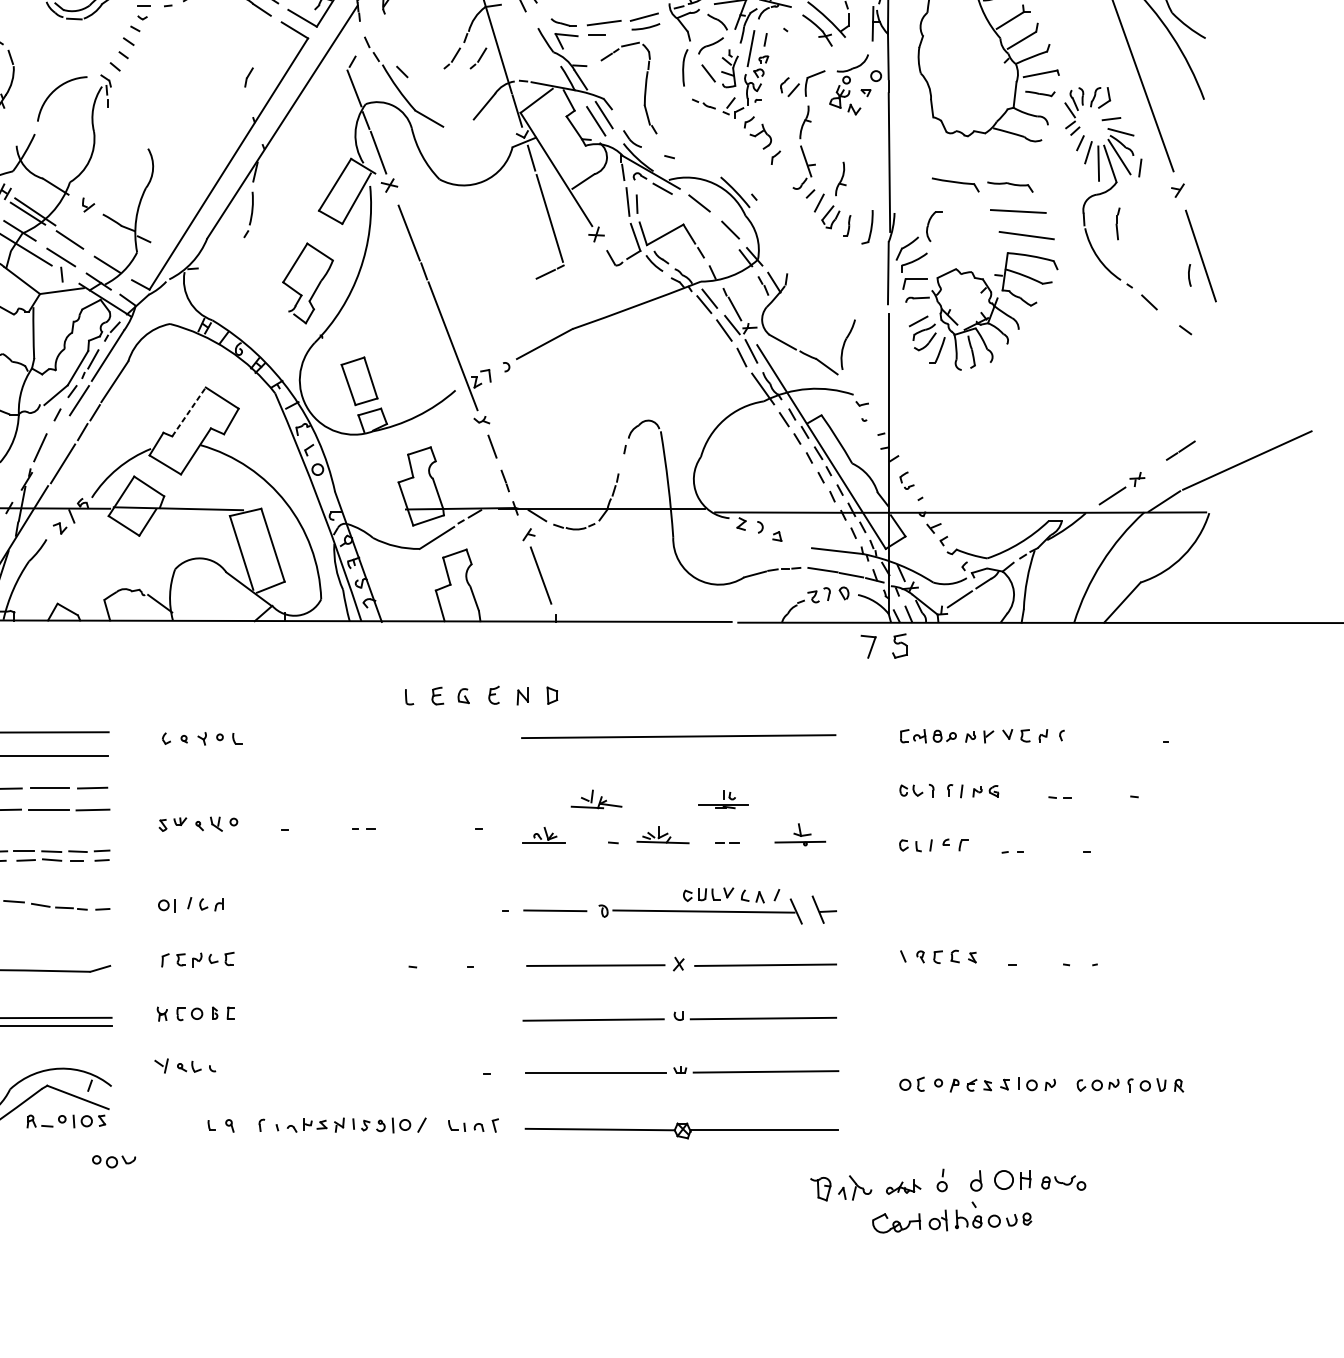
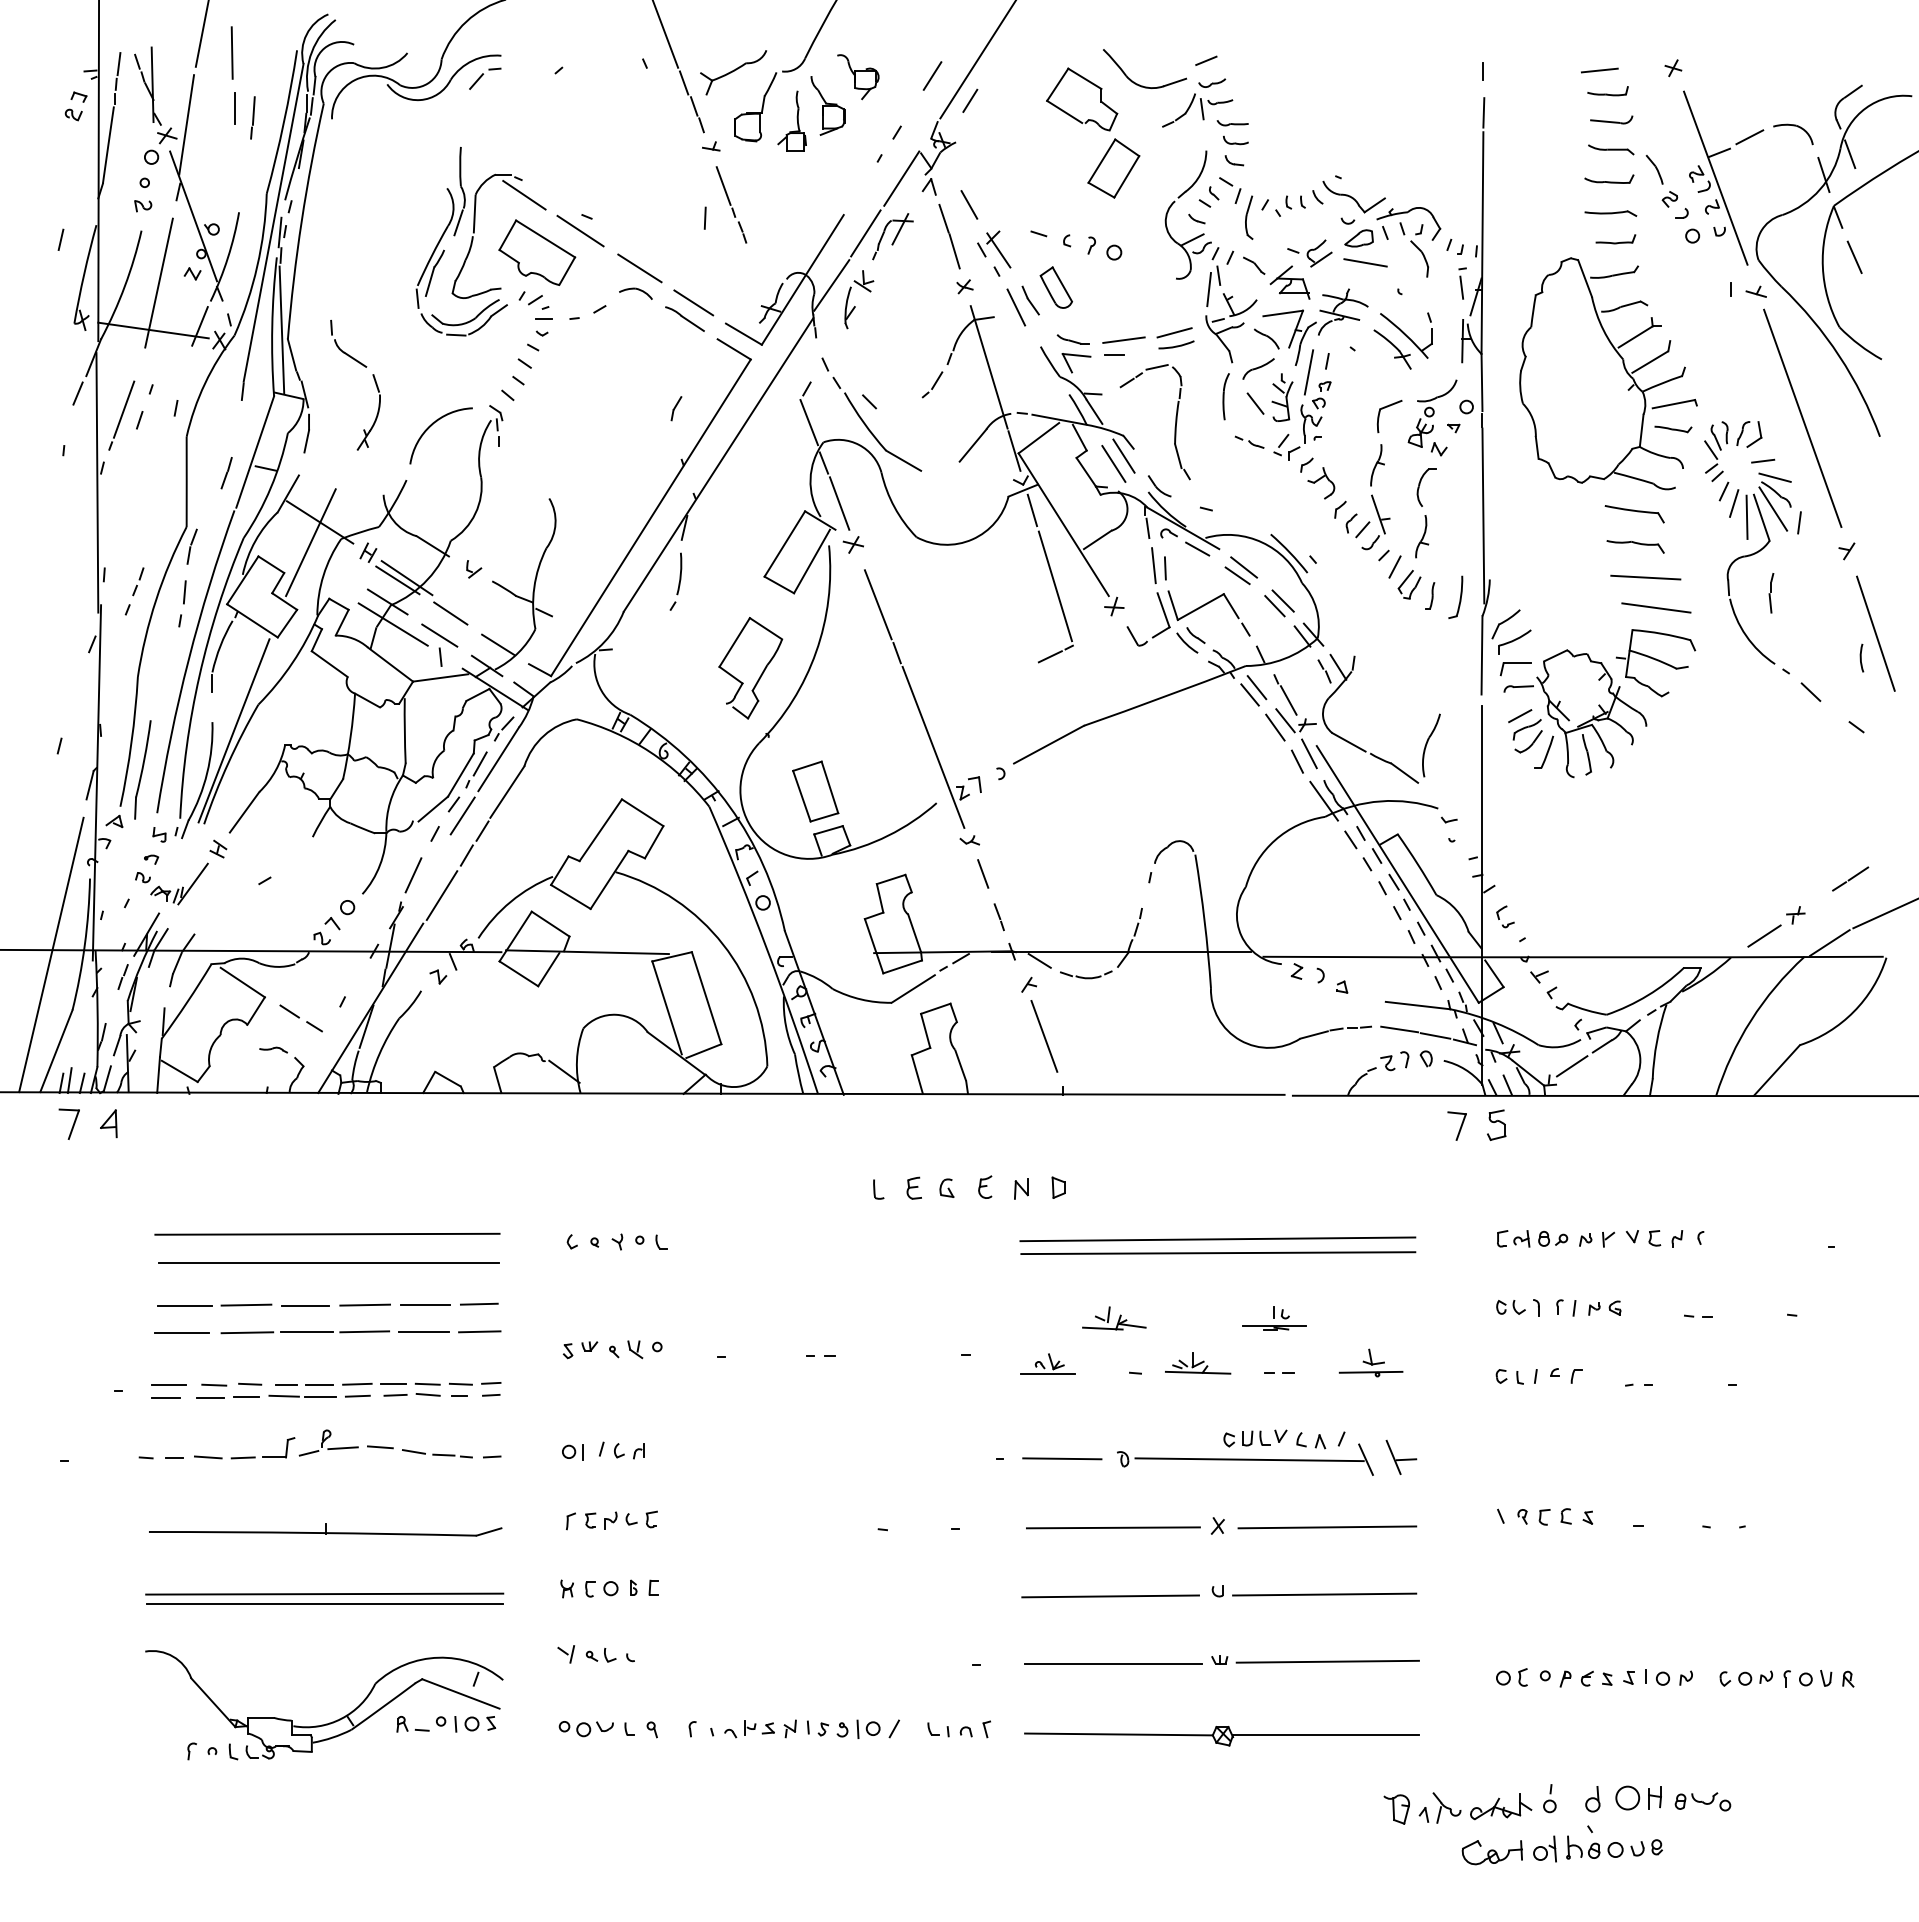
part: (478, 58) -> (965, 384), removed
part: (789, 86) -> (1357, 525), moved
part: (955, 185) -> (1634, 514), moved
line: (694, 209) -> (1237, 575), added
part: (929, 224) -> (1420, 485), moved
line: (723, 234) -> (1274, 606), added
line: (189, 411) -> (601, 829), dashed -> solid
line: (679, 747) -> (1218, 1253), added
part: (113, 1162) -> (585, 1729), moved
part: (903, 1186) -> (1501, 1806), size x1.43

